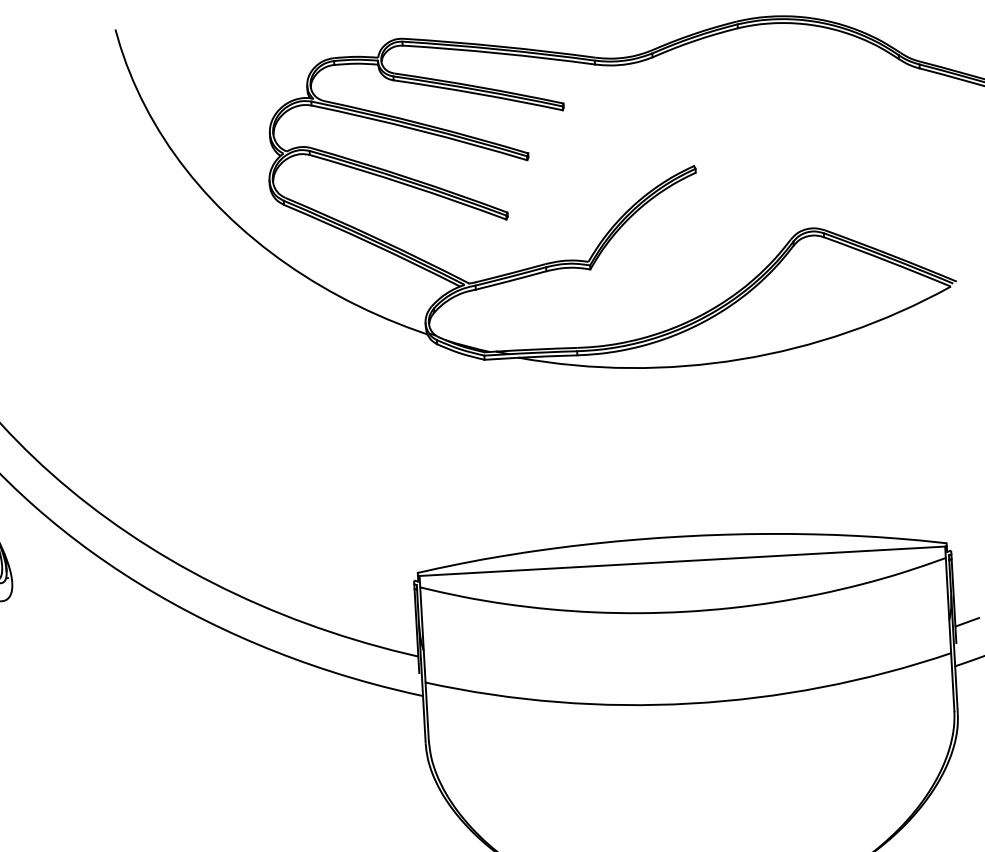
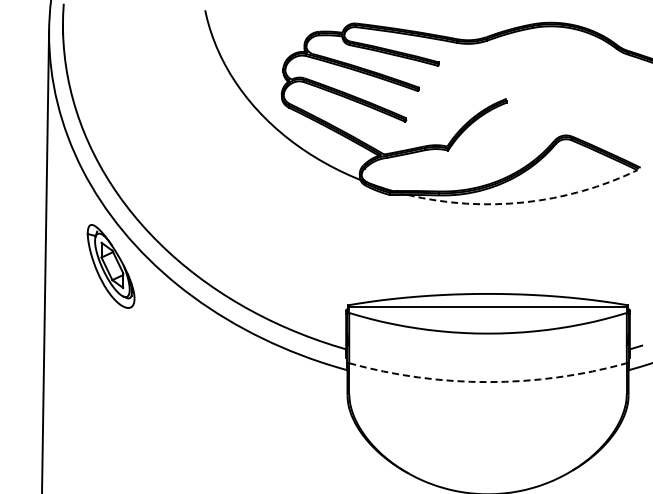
arc: (740, 359) -> (524, 202), solid -> dashed
arc: (691, 704) -> (488, 382), solid -> dashed

